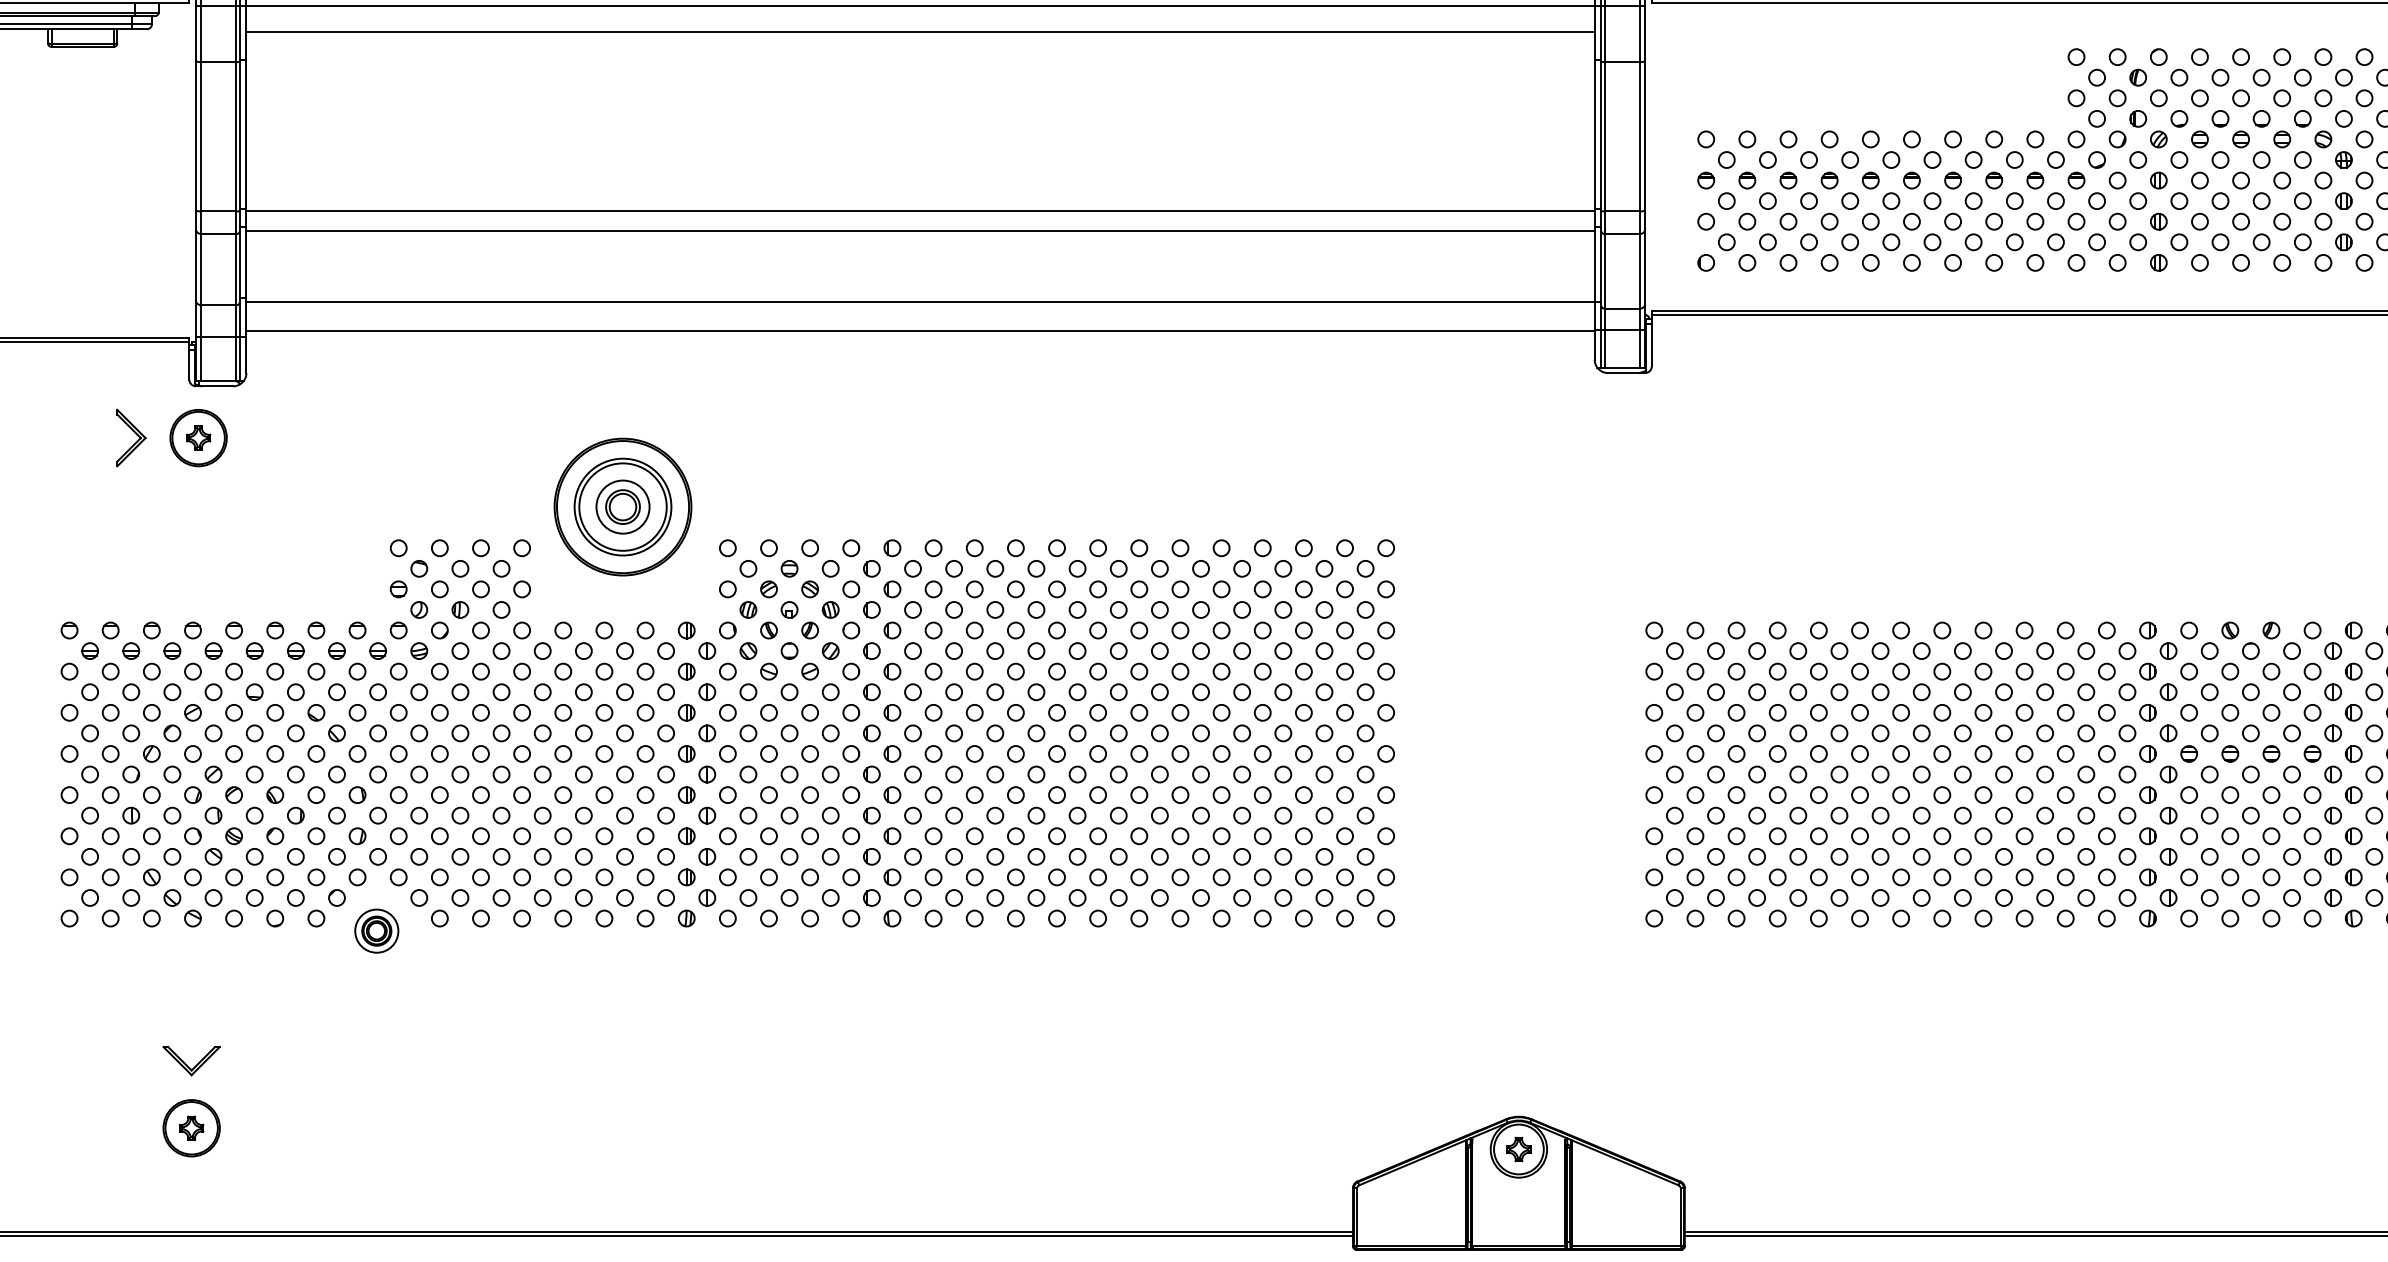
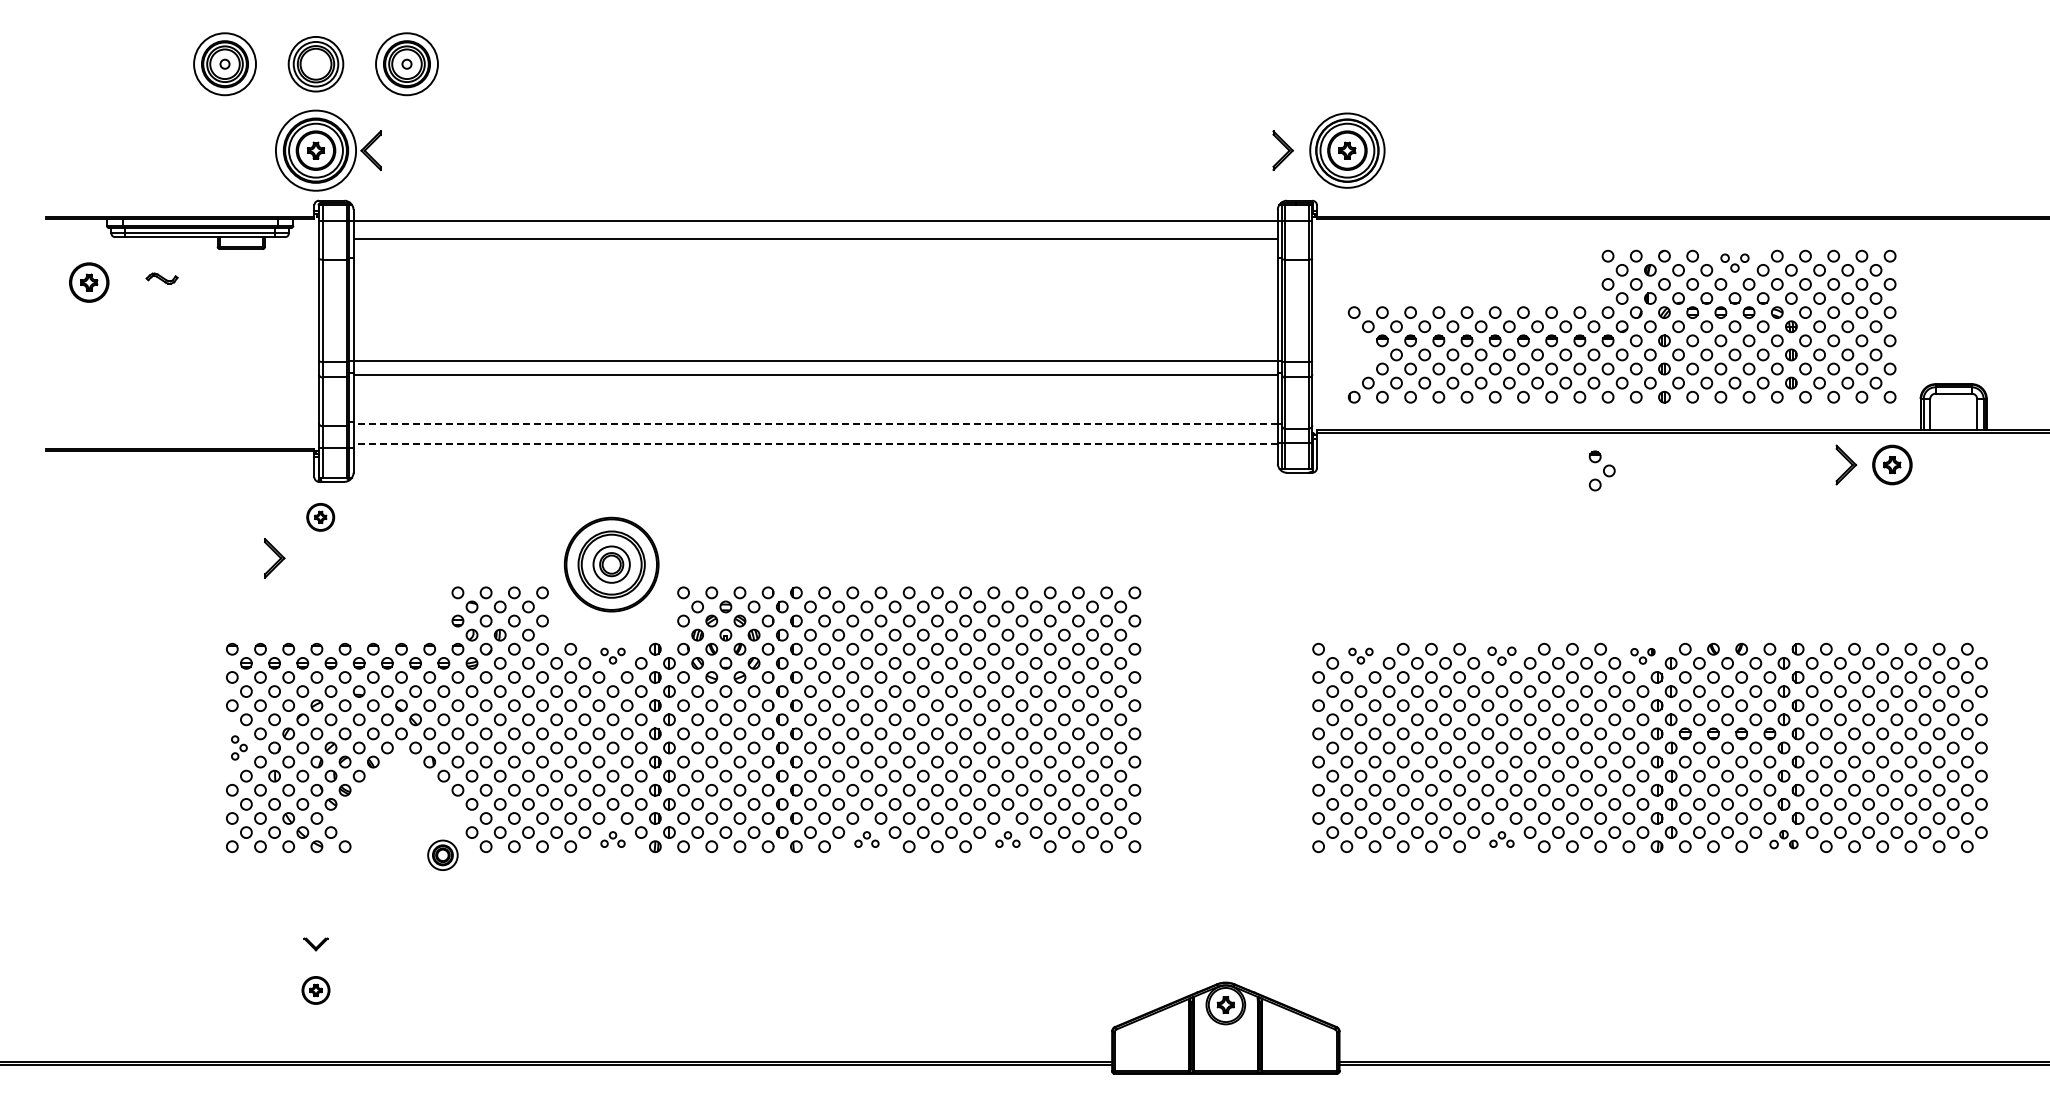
part: (2260, 66) -> (1734, 262), size x0.7
part: (1715, 200) -> (1601, 470), moved
line: (920, 301) -> (815, 423), solid -> dashed
line: (920, 330) -> (815, 443), solid -> dashed
part: (131, 438) -> (274, 558), moved
part: (198, 438) -> (320, 517), size x0.7
part: (624, 639) -> (612, 655), size x0.6
part: (1715, 639) -> (1360, 655), size x0.6
part: (1921, 639) -> (1501, 655), size x0.7
part: (2126, 641) -> (1642, 656), size x0.6
part: (80, 773) -> (239, 747), size x0.6
part: (316, 845) -> (401, 796), removed
part: (624, 908) -> (612, 839), size x0.6
part: (994, 908) -> (866, 839), size x0.6
part: (1200, 908) -> (1007, 839), size x0.6
part: (1921, 908) -> (1501, 839), size x0.6
part: (2332, 908) -> (1783, 839), size x0.7
part: (190, 1061) -> (315, 944), size x0.6
part: (190, 1128) -> (315, 990), size x0.7

